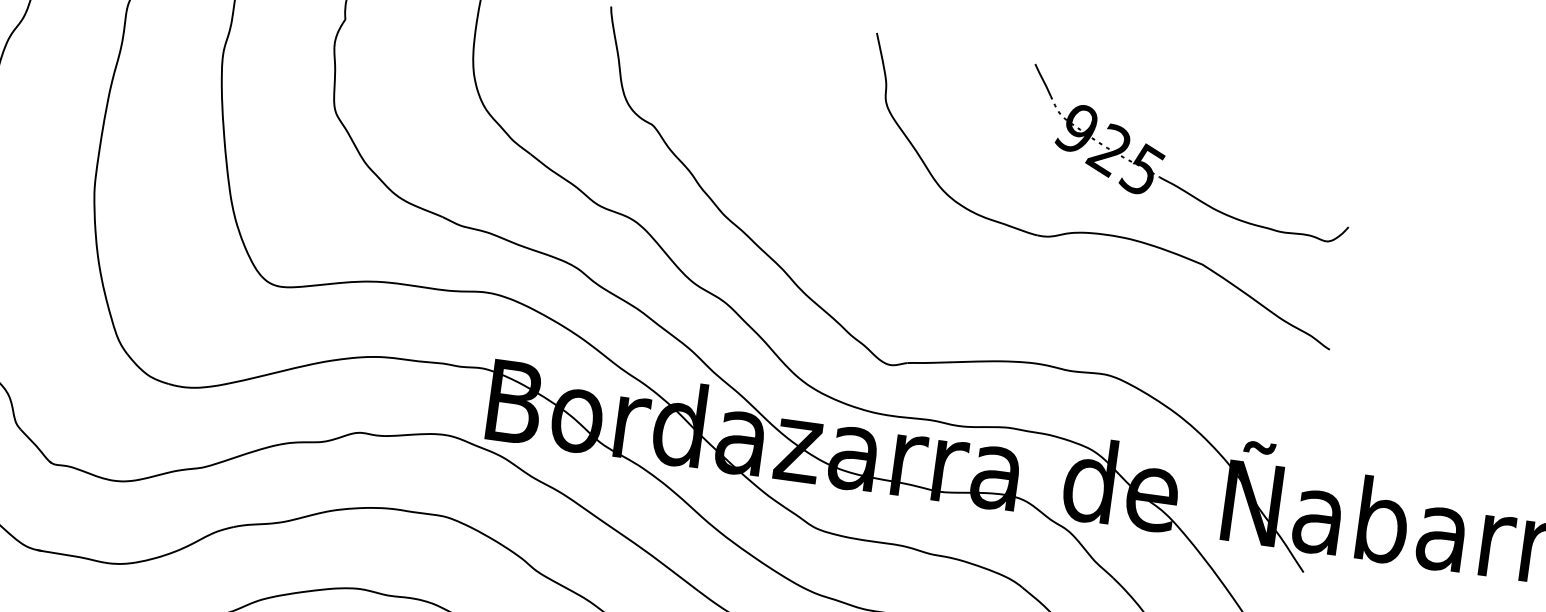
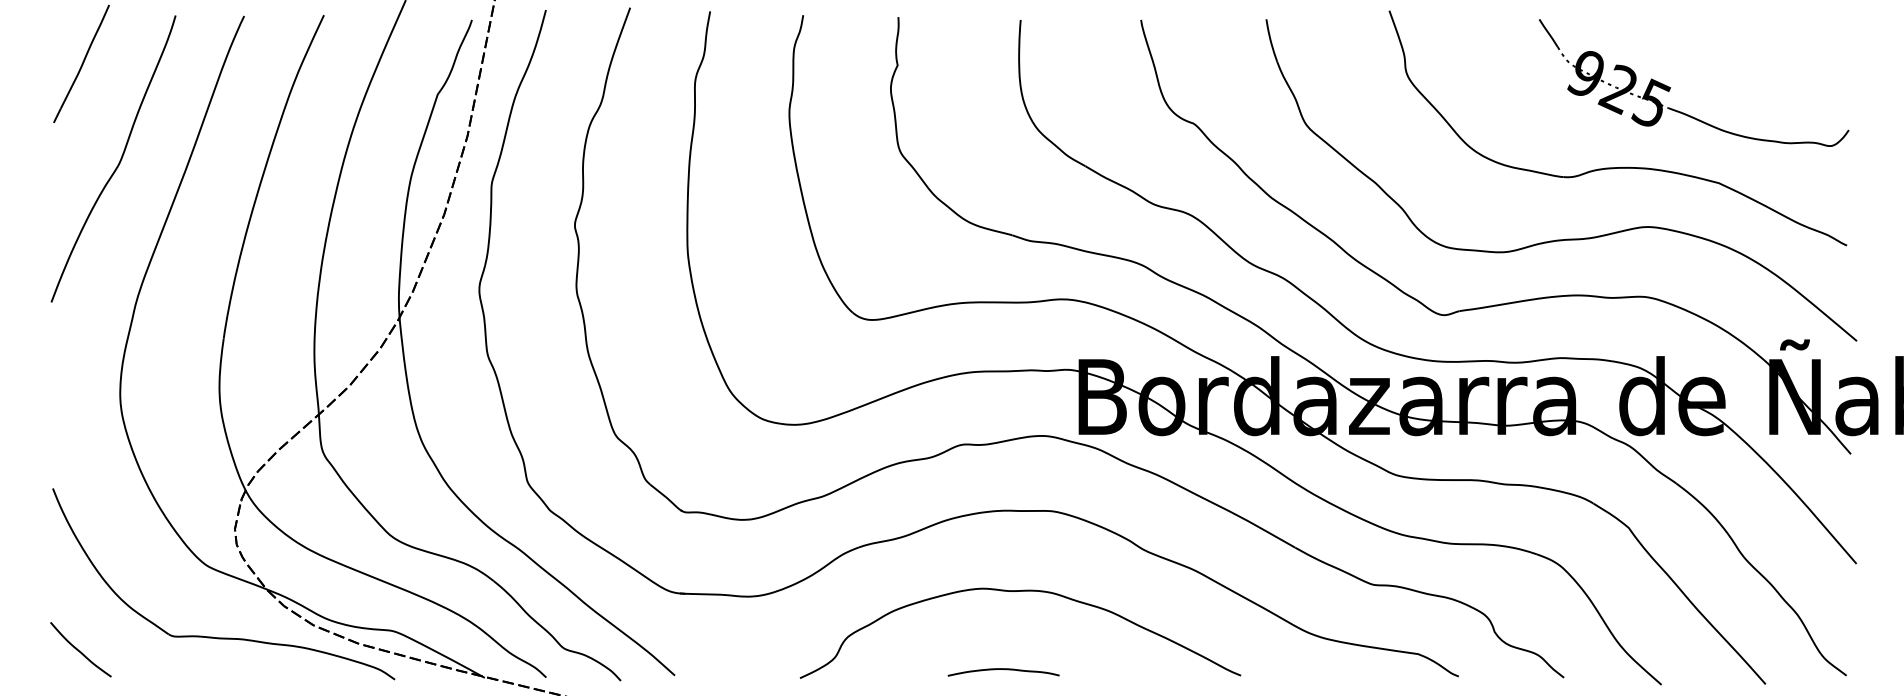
part: (1032, 301) -> (1566, 238), added

